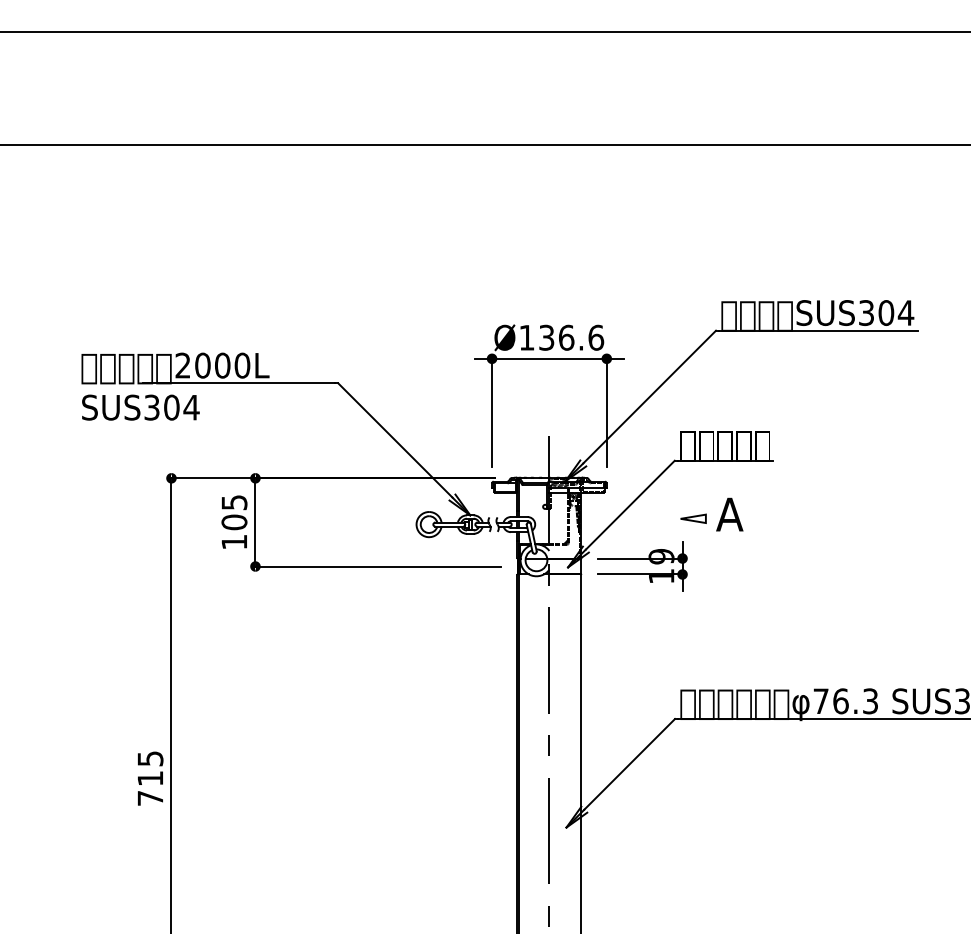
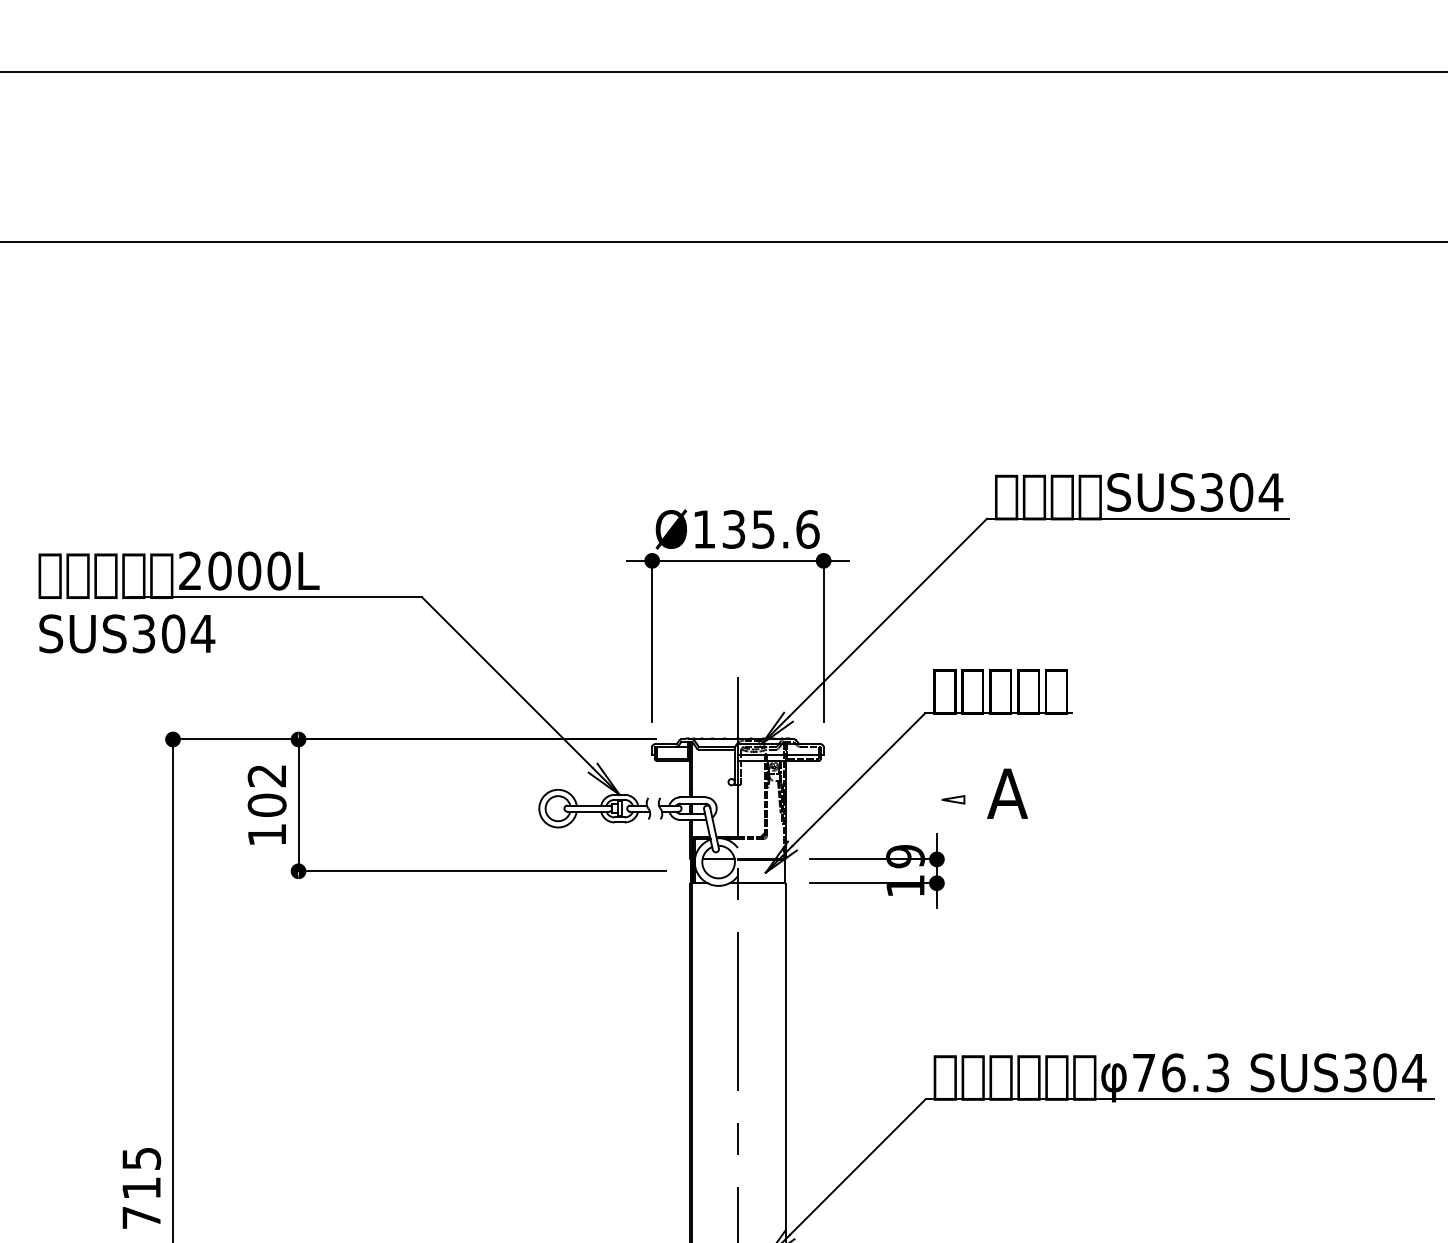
text: (566, 337) -> (763, 528), Ø136.6 -> Ø135.6
text: (234, 502) -> (267, 775), 105 -> 102
part: (693, 518) -> (953, 799), size x0.6

